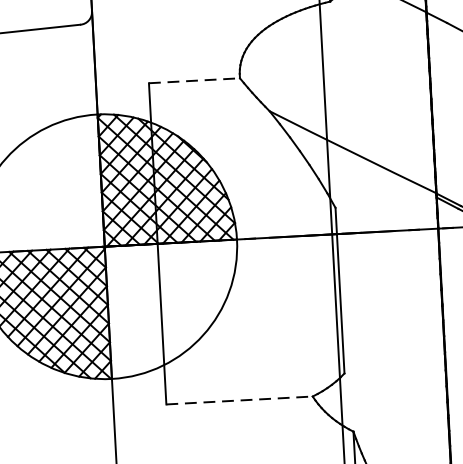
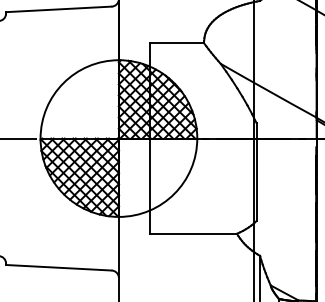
line: (194, 80) -> (177, 43), dashed -> solid
line: (240, 399) -> (194, 233), dashed -> solid

